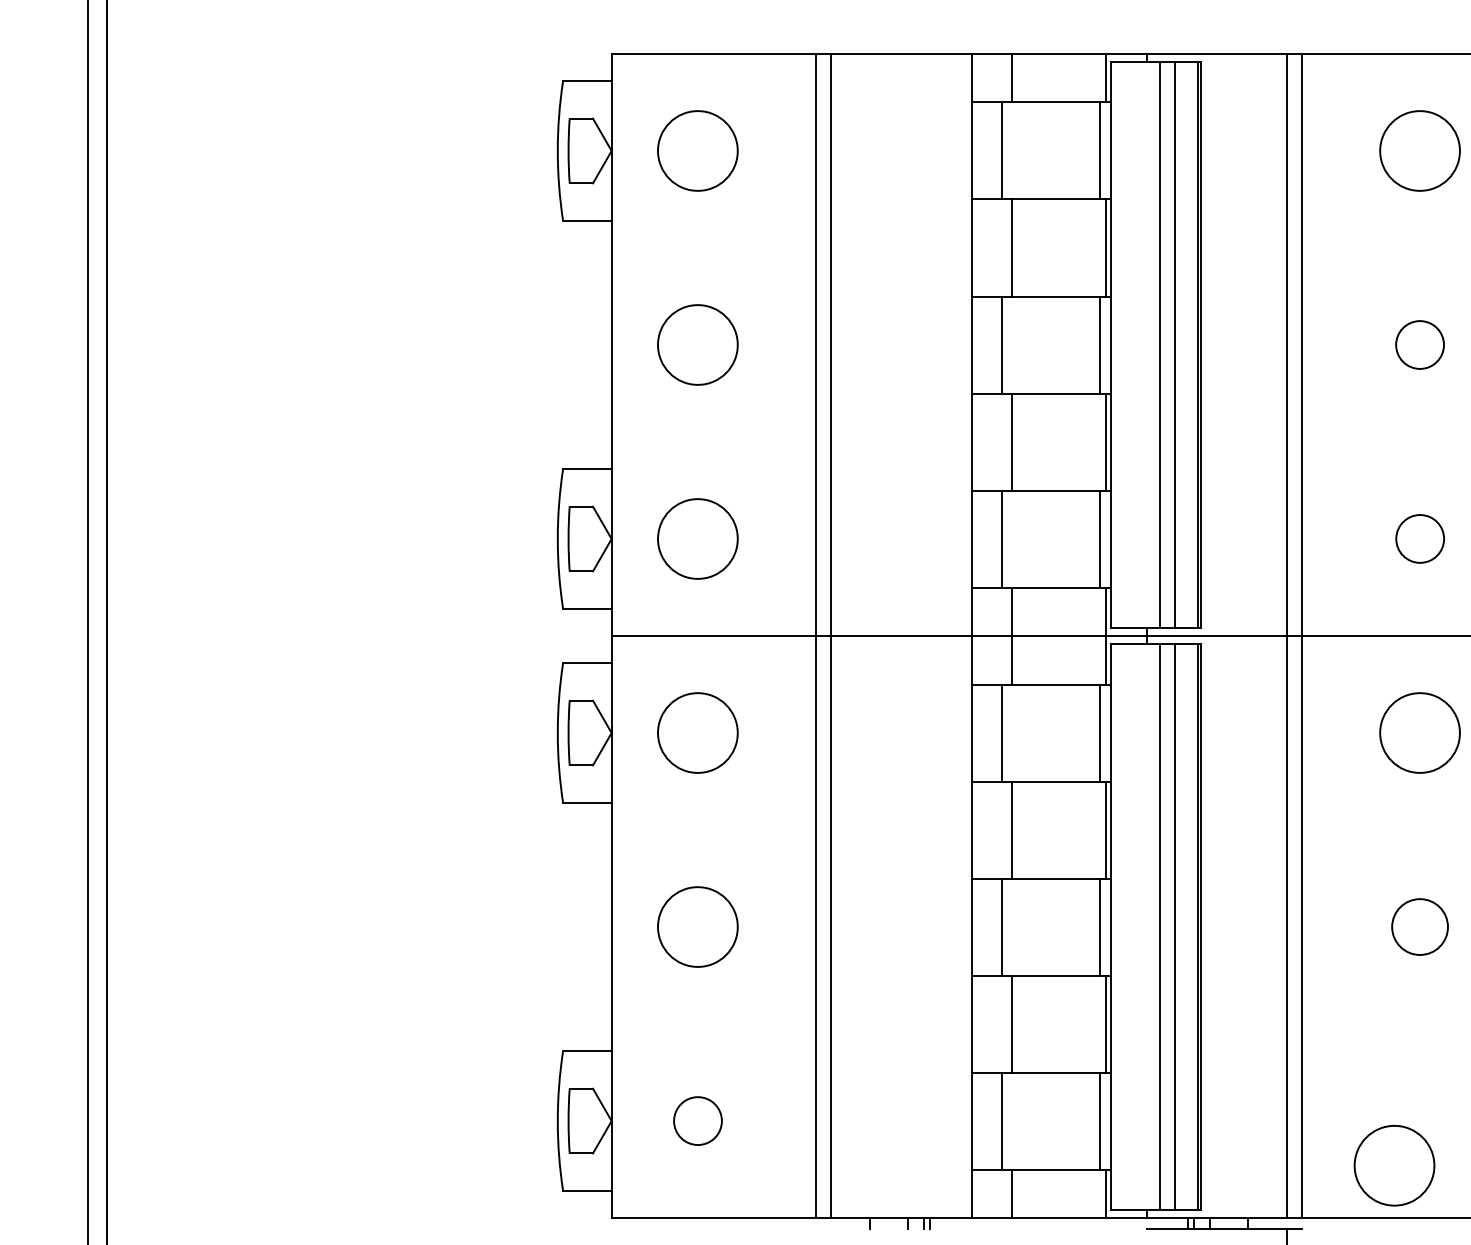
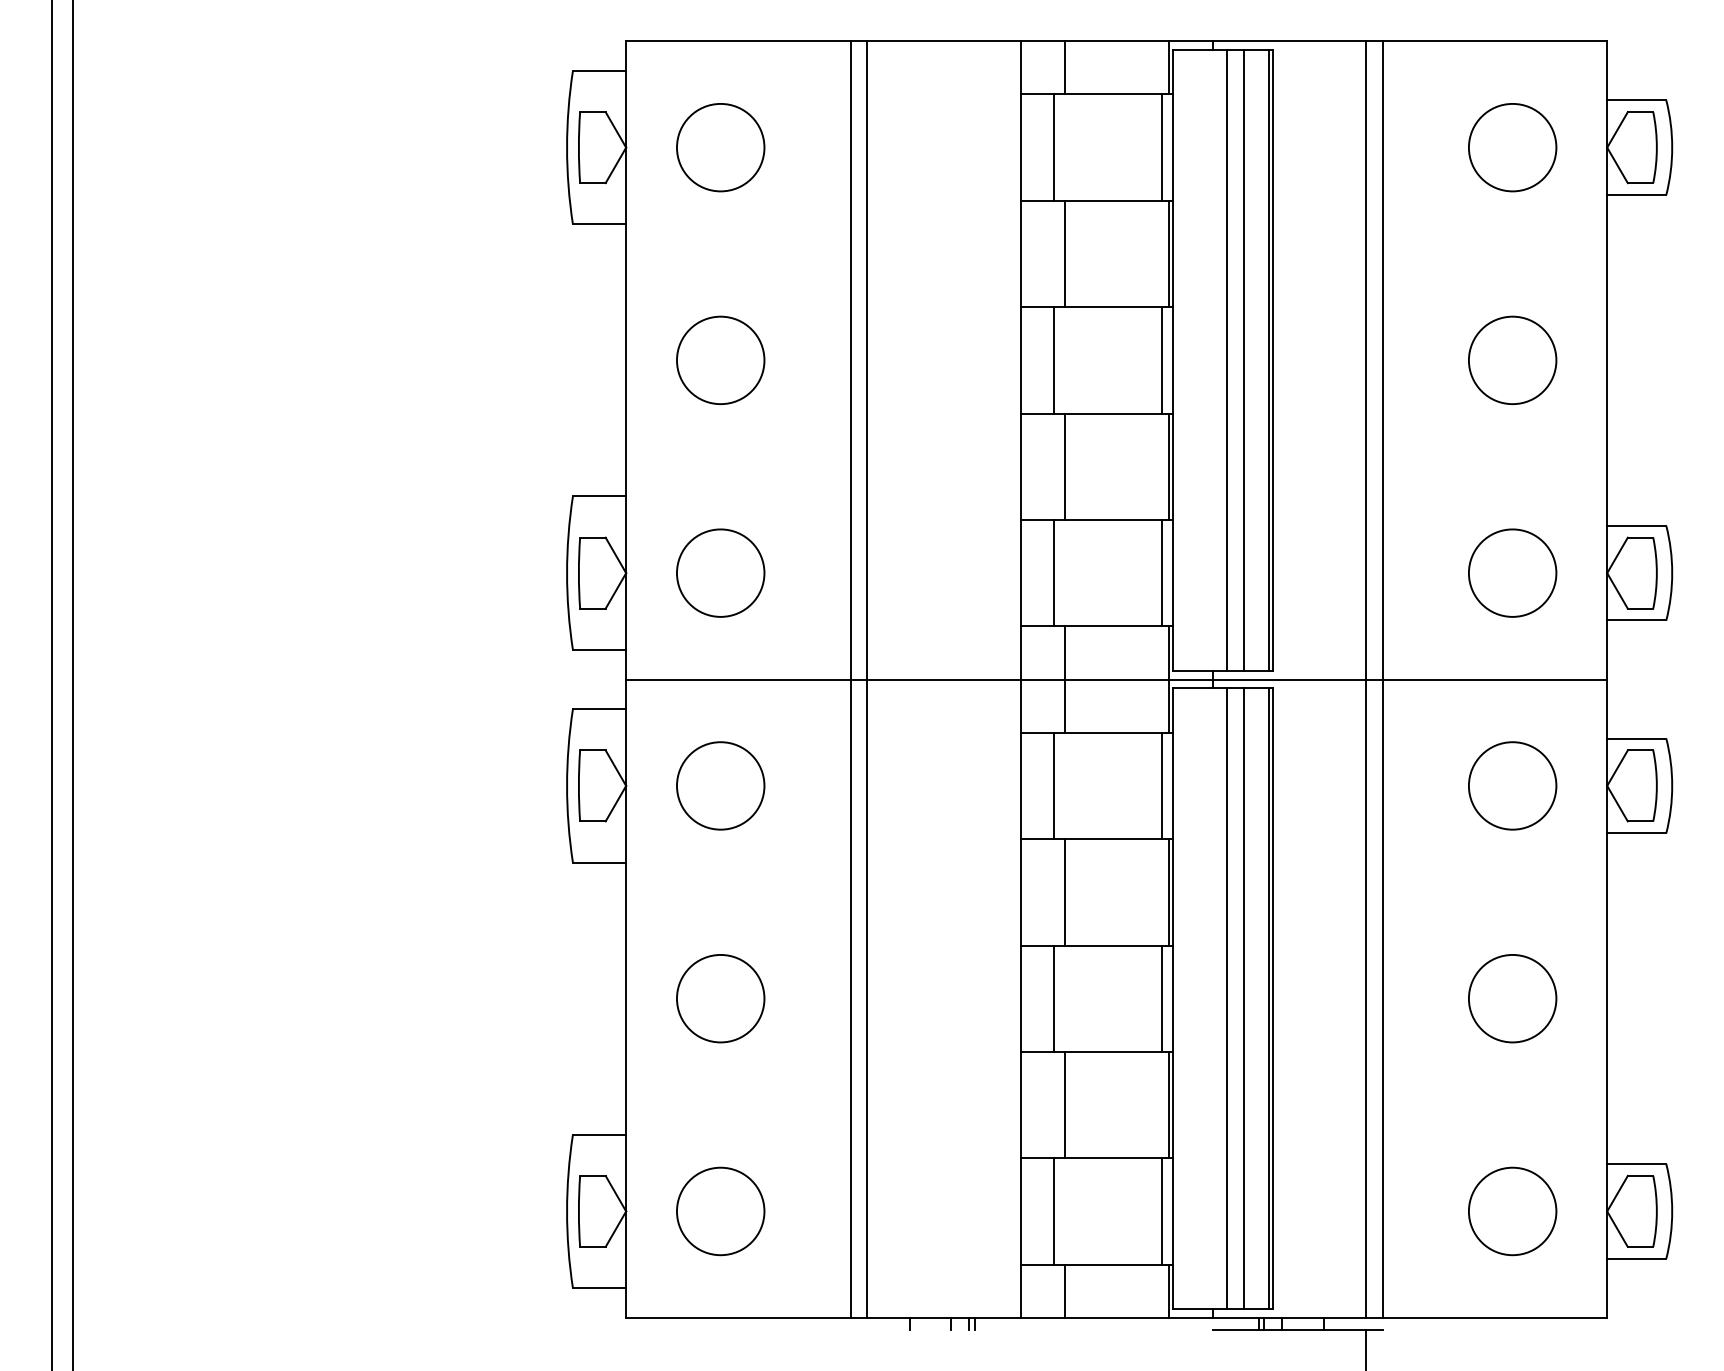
circle: (1419, 345) -> (1512, 360), size x1.67
circle: (1419, 538) -> (1512, 572), size x1.67
circle: (1419, 926) -> (1512, 998), size x1.43
circle: (697, 1121) -> (720, 1211), size x1.67
circle: (1394, 1165) -> (1512, 1211), moved

